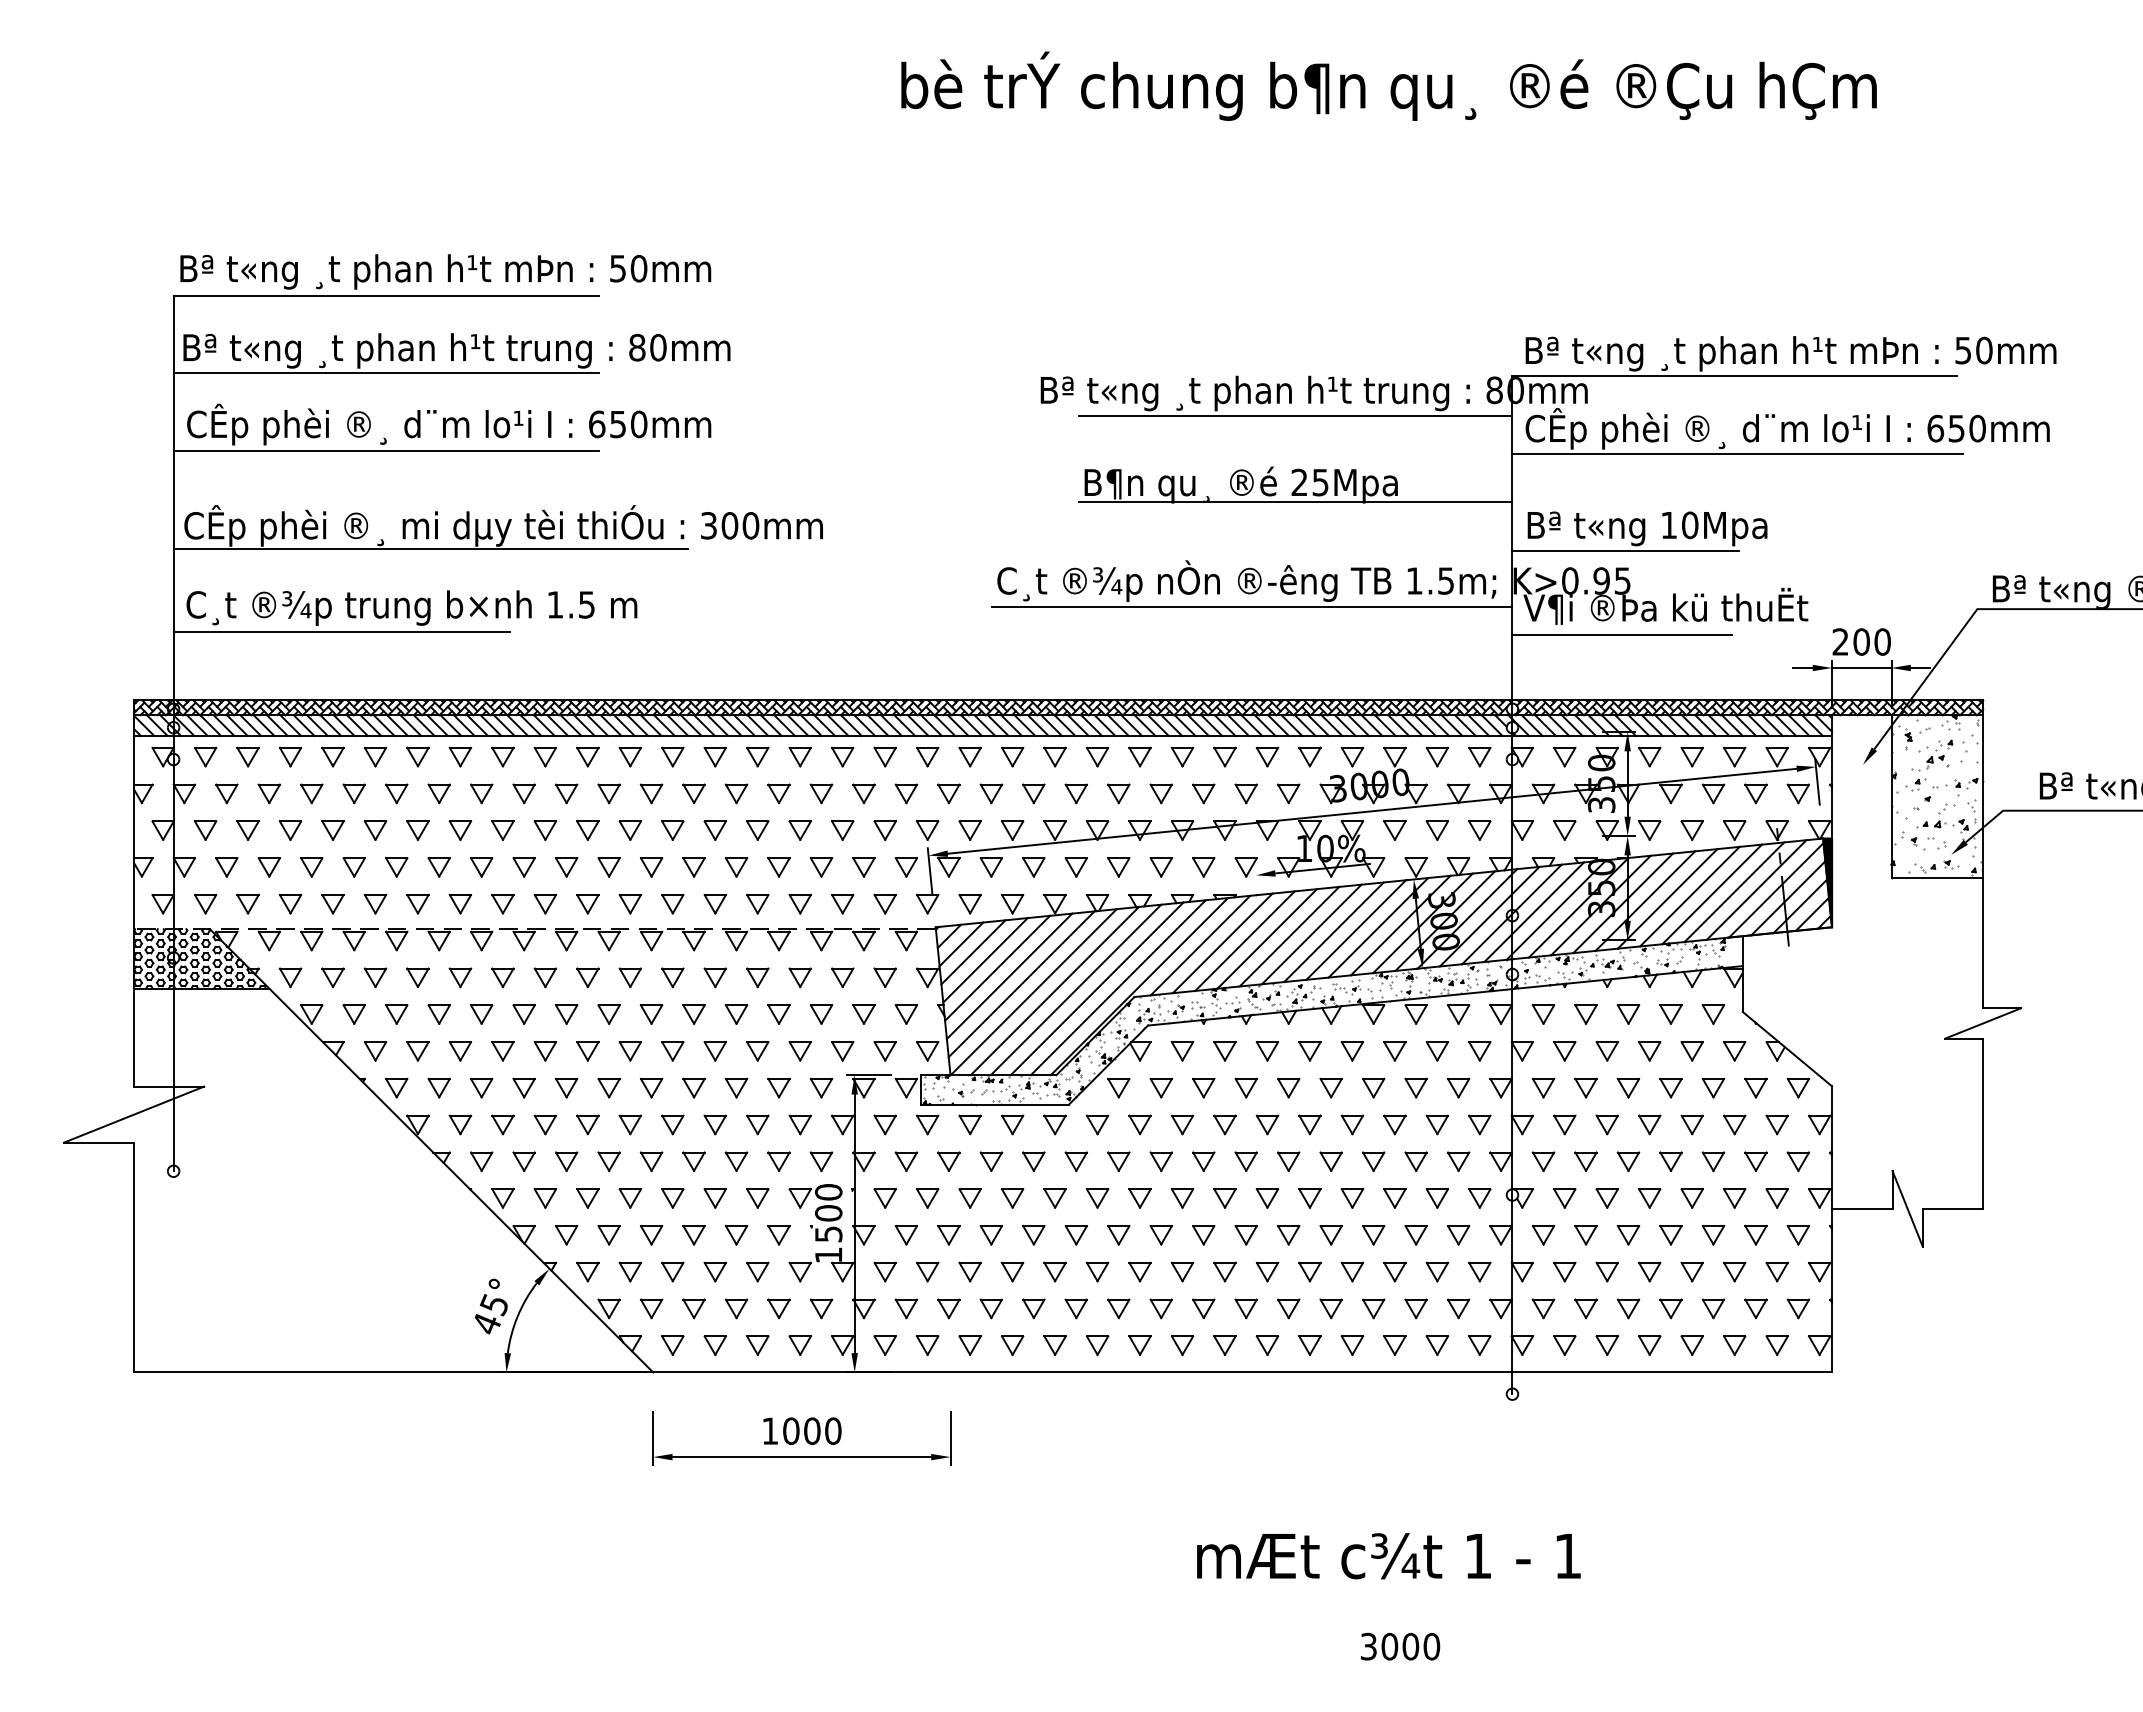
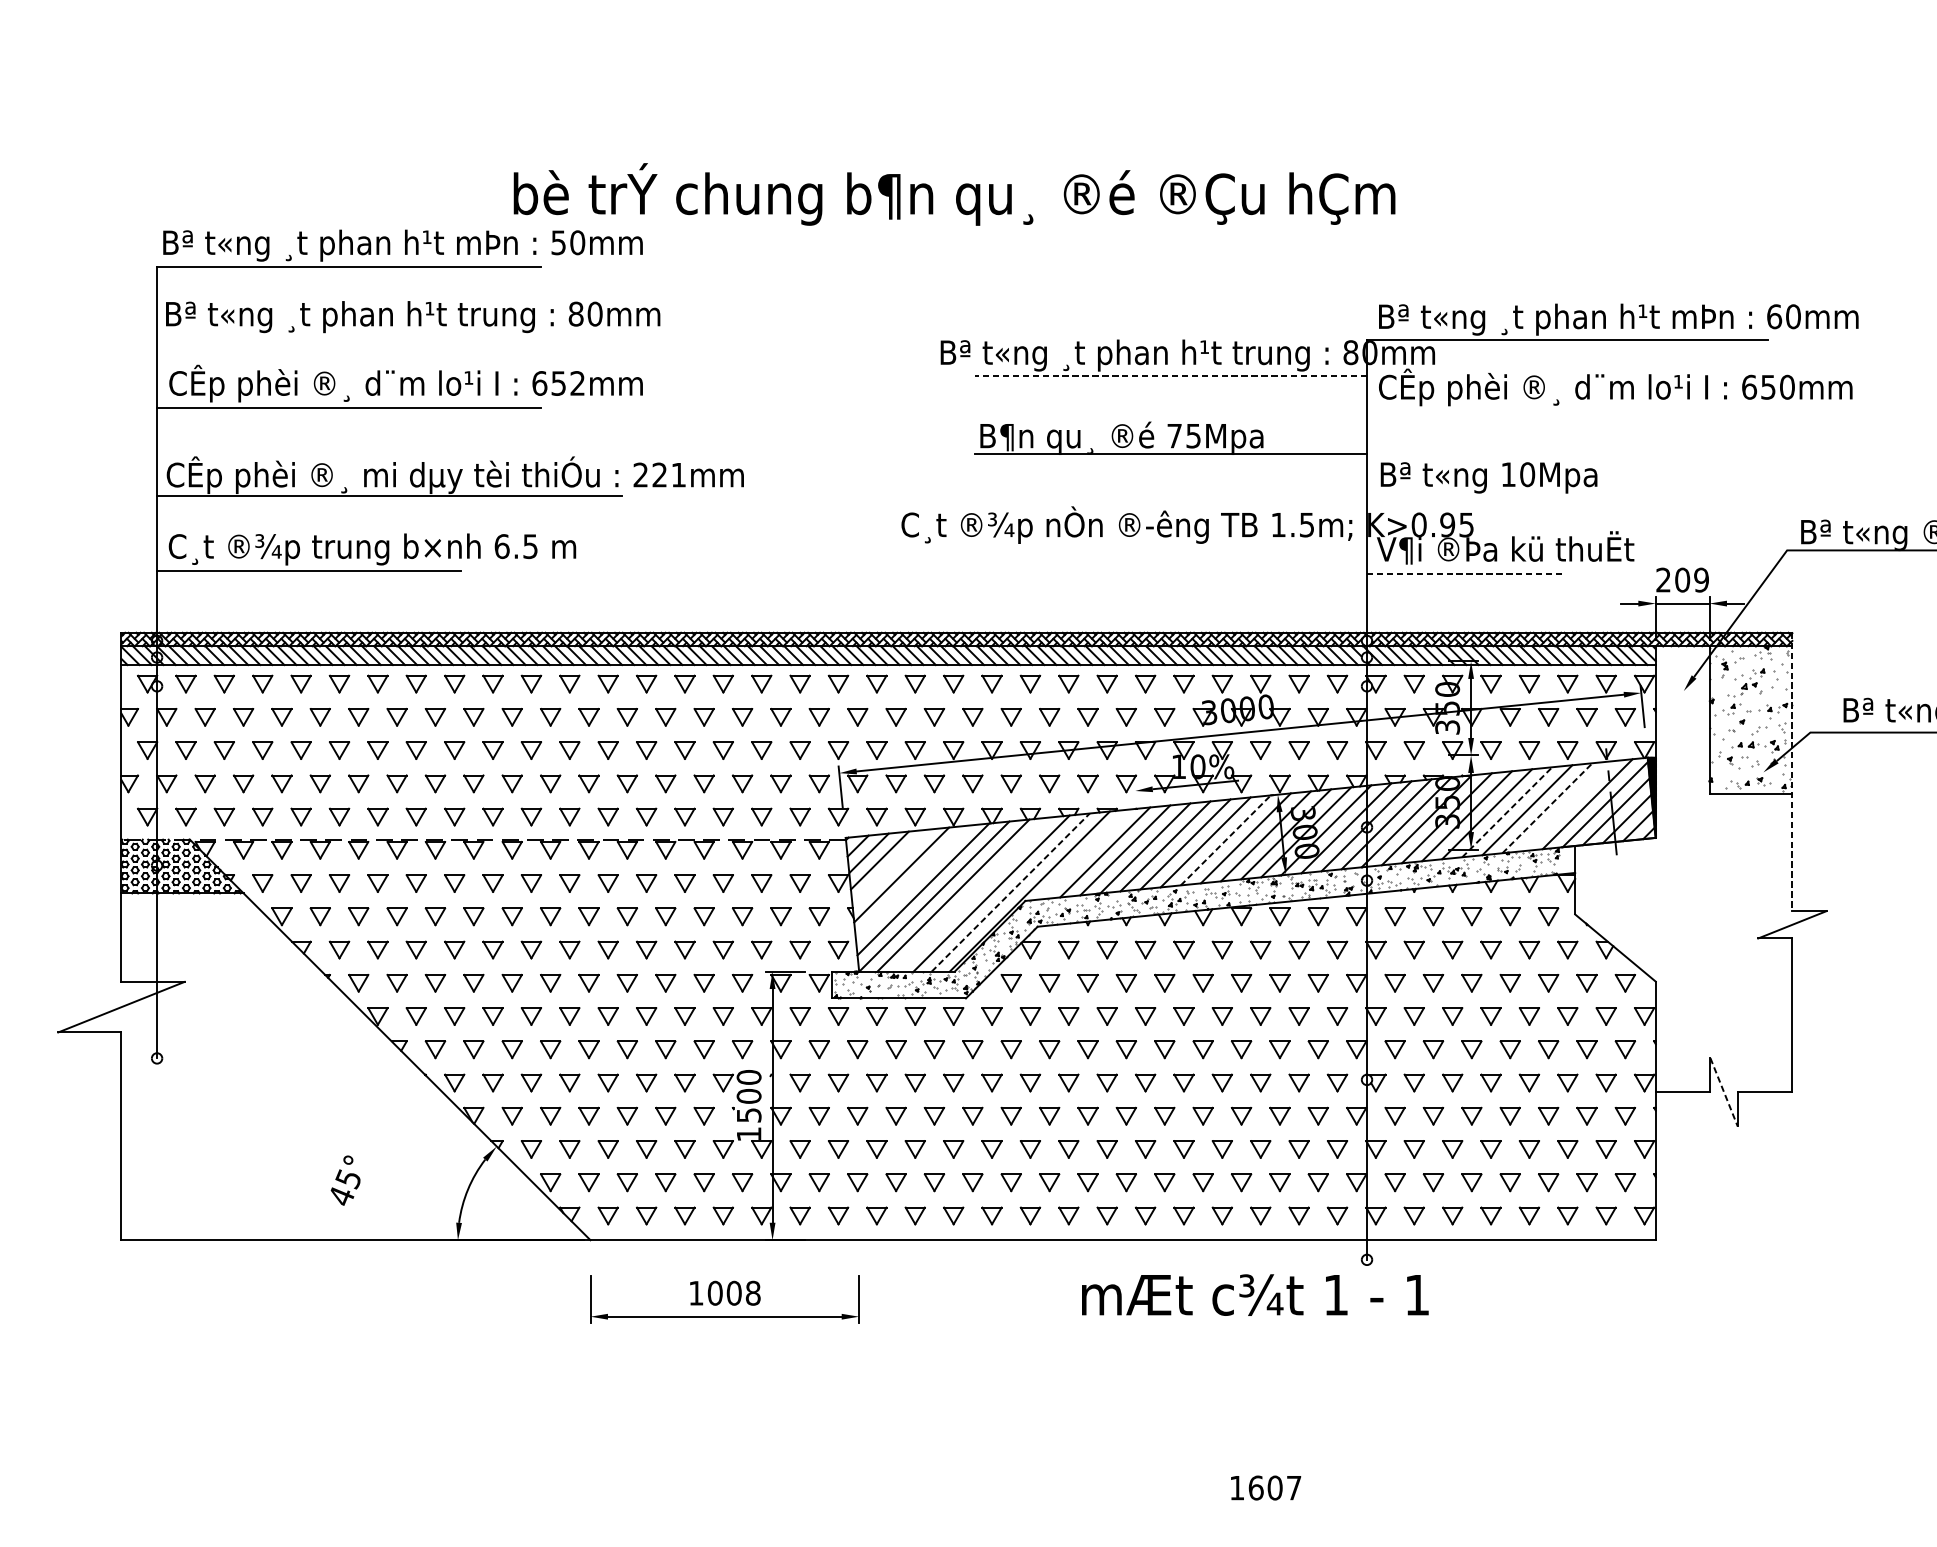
text: (1388, 85) -> (954, 193), moved
text: (1963, 350) -> (1774, 316), 50mm -> 60mm
line: (385, 373) -> (348, 337), removed
line: (1295, 416) -> (1170, 376), solid -> dashed
text: (639, 424) -> (578, 383), 650mm -> 652mm
line: (1737, 453) -> (1570, 409), removed
text: (1299, 481) -> (1174, 435), 25Mpa -> 75Mpa
text: (730, 525) -> (660, 474), 300mm -> 221mm
line: (1625, 551) -> (1469, 498), removed
text: (555, 604) -> (502, 546), 1.5 -> 6.5
line: (1251, 606) -> (1131, 548), removed
line: (1622, 634) -> (1466, 573), solid -> dashed
text: (1882, 641) -> (1701, 579), 200 -> 209
line: (1983, 854) -> (1792, 772), solid -> dashed
line: (1734, 892) -> (1567, 806), removed
line: (1712, 894) -> (1547, 808), solid -> dashed
line: (1668, 898) -> (1508, 811), solid -> dashed
line: (1356, 929) -> (1226, 839), solid -> dashed
line: (1200, 945) -> (1085, 854), removed
line: (985, 960) -> (890, 867), removed
line: (1009, 976) -> (912, 882), removed
line: (1118, 987) -> (1010, 892), solid -> dashed
line: (1075, 989) -> (972, 894), removed
line: (1907, 1208) -> (1723, 1092), solid -> dashed
text: (490, 1306) -> (344, 1180), moved
text: (833, 1430) -> (753, 1292), 1000 -> 1008
text: (1388, 1556) -> (1254, 1295), moved
text: (1400, 1646) -> (1265, 1487), 3000 -> 1607

